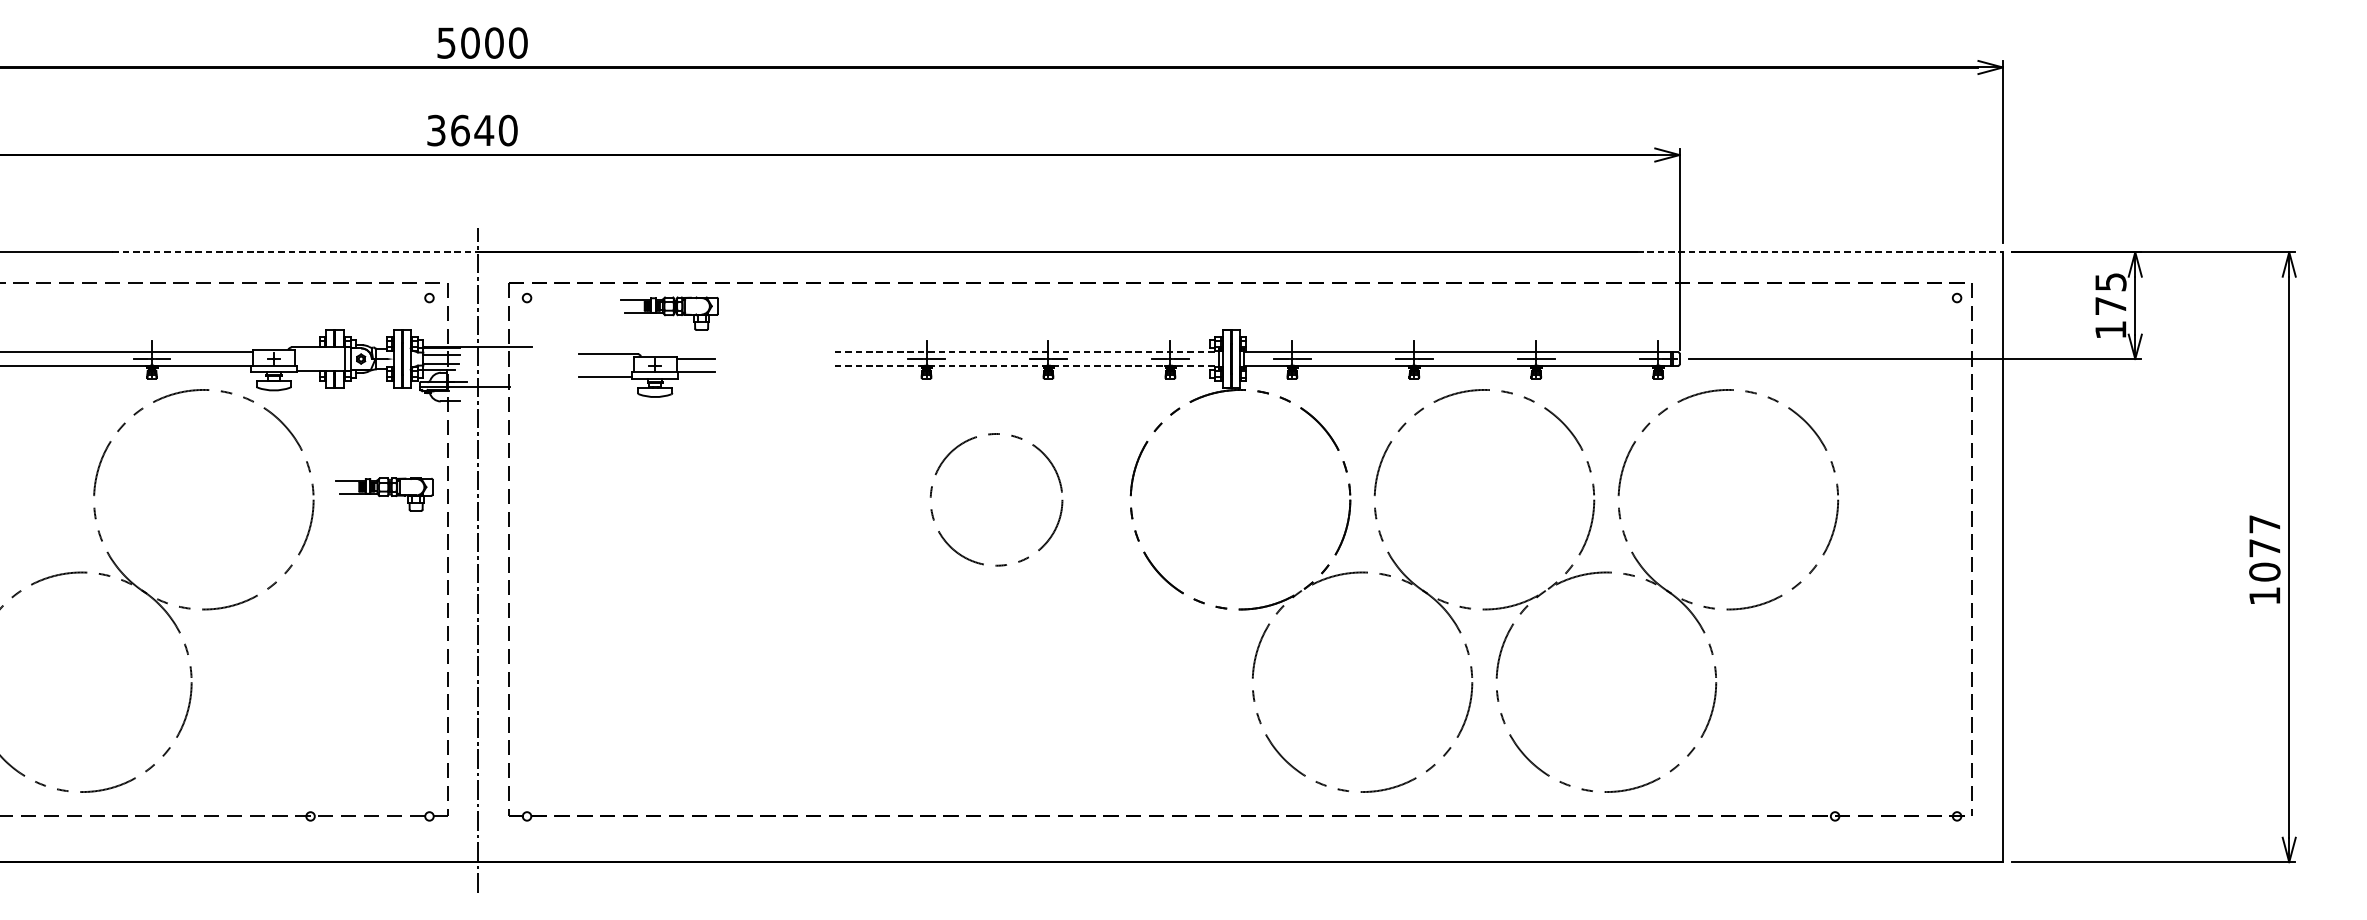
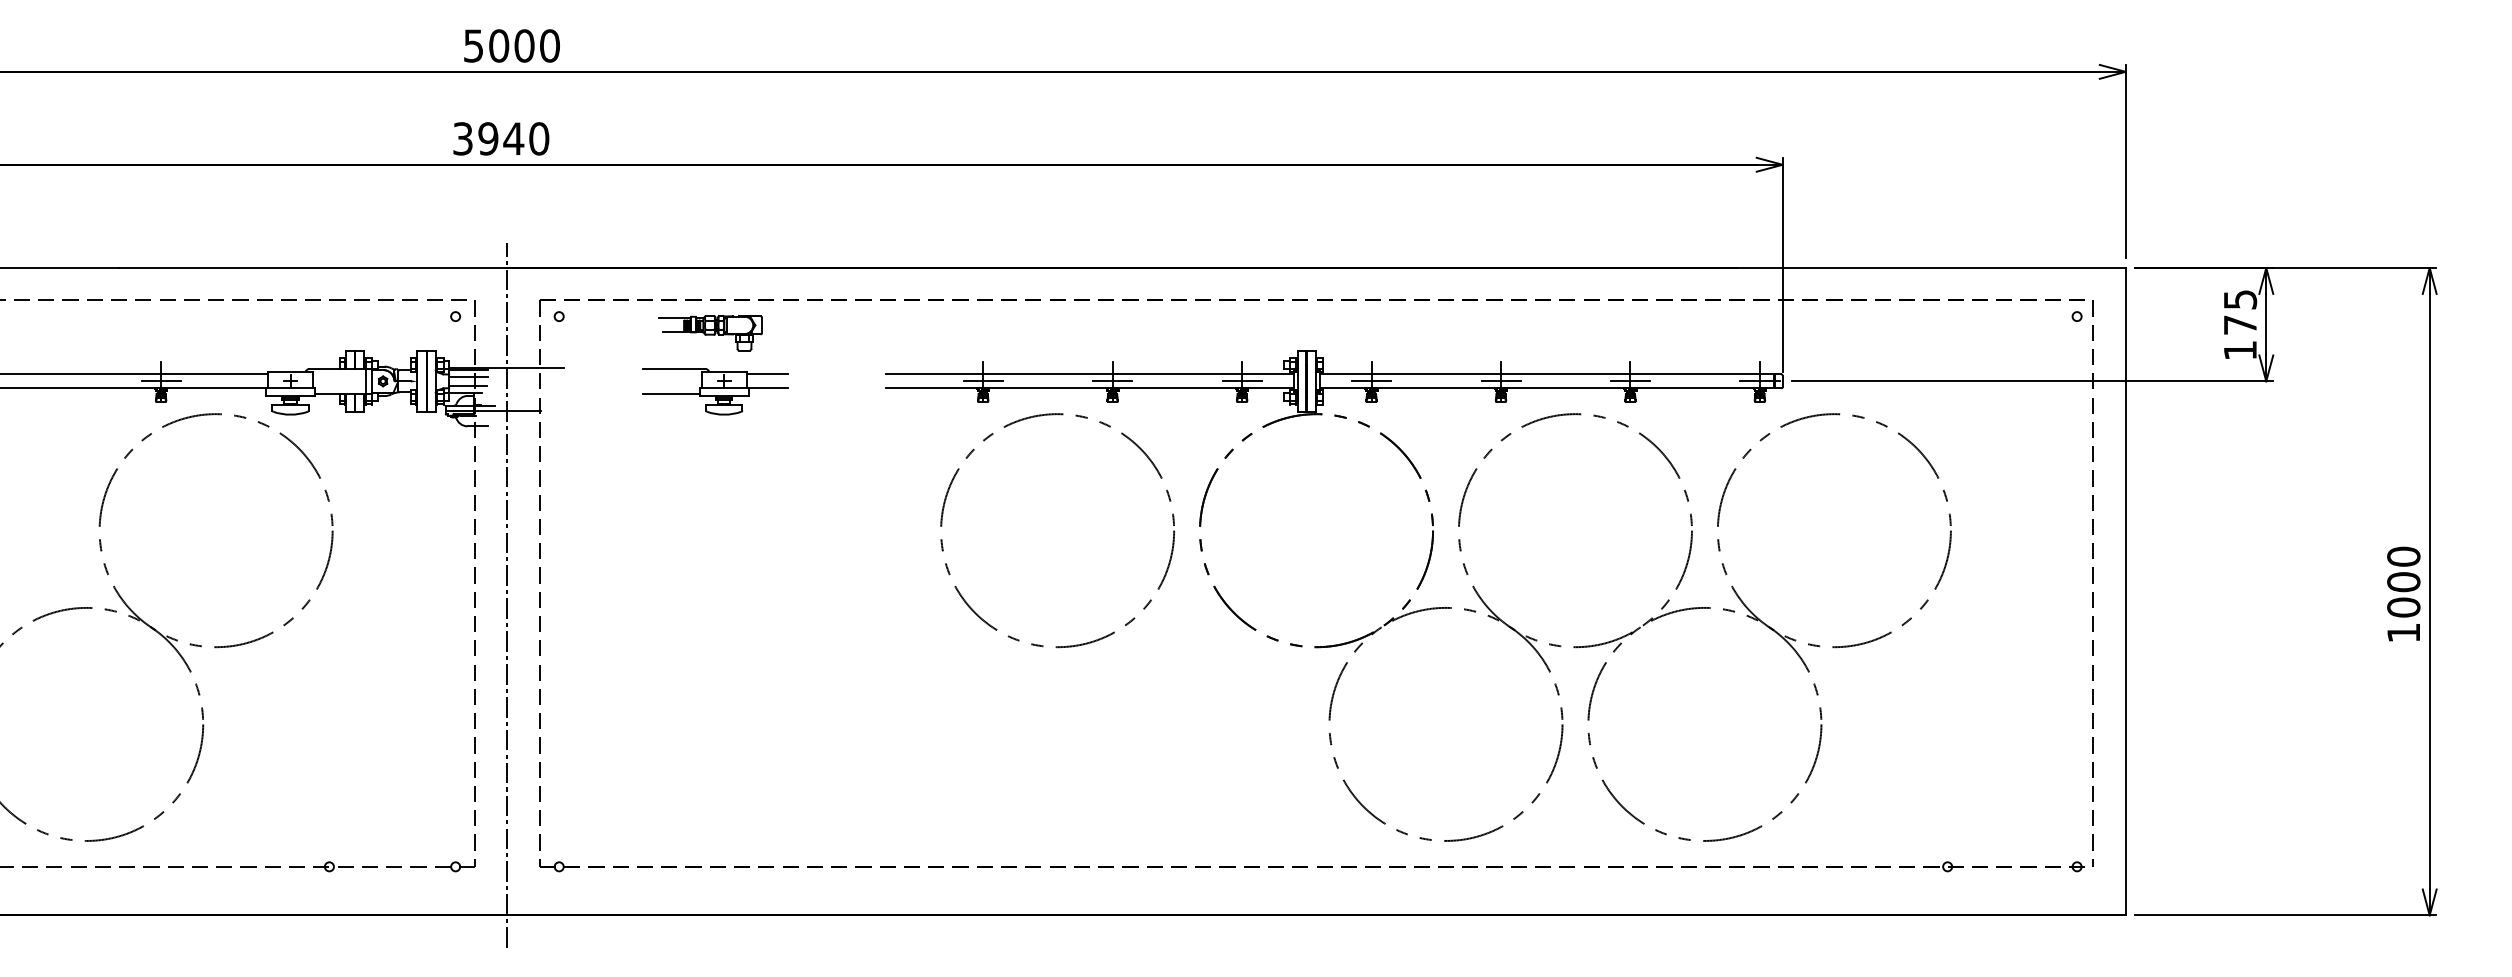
text: (460, 130) -> (488, 138), 3640 -> 3940
line: (295, 252) -> (313, 268), dashed -> solid
line: (1819, 252) -> (1931, 268), dashed -> solid
line: (1026, 352) -> (1089, 374), dashed -> solid
line: (1026, 365) -> (1089, 388), dashed -> solid
part: (646, 375) -> (715, 391), moved
part: (384, 494) -> (407, 525), removed
circle: (996, 499) -> (1057, 530), size x1.67
text: (2264, 536) -> (2403, 569), 1077 -> 1000

